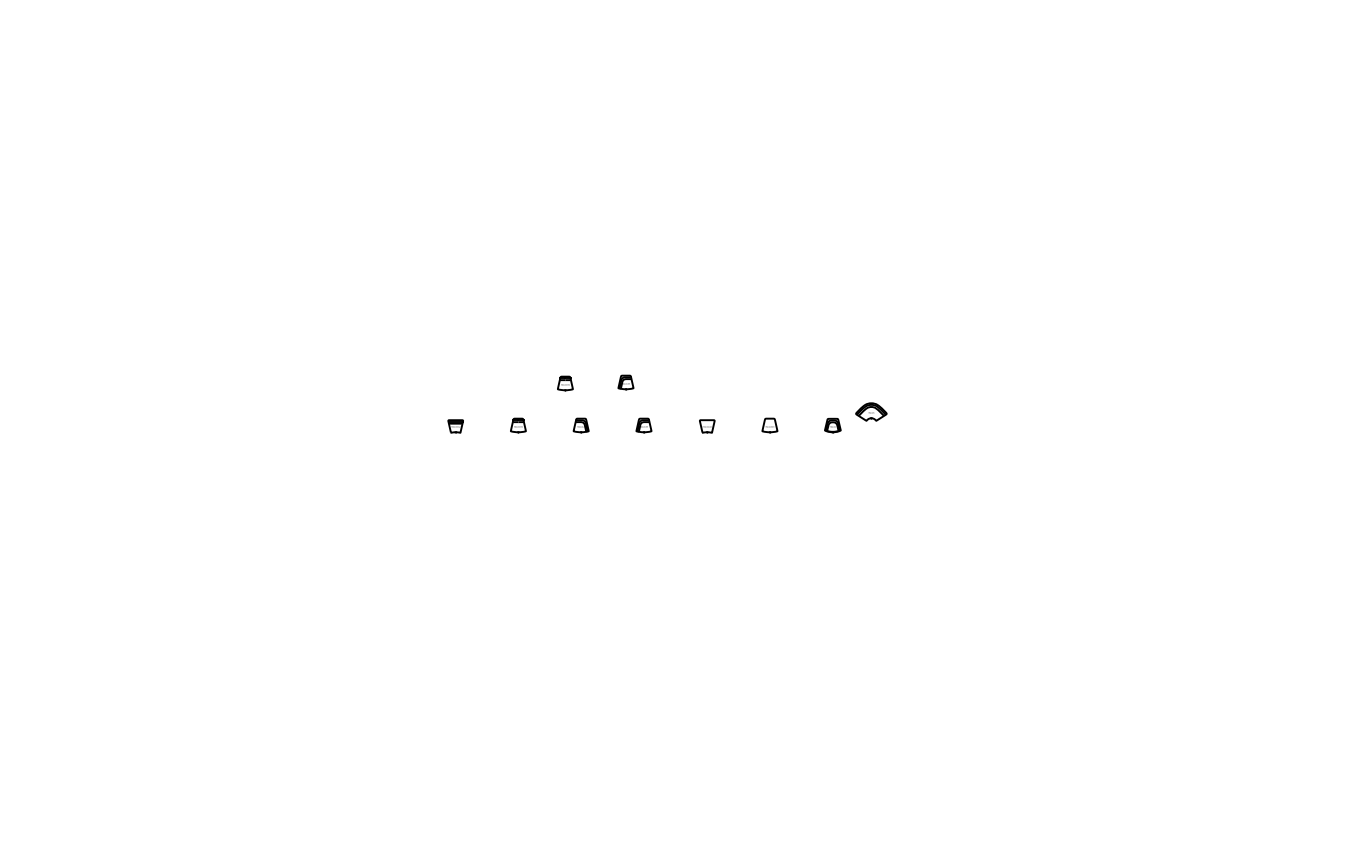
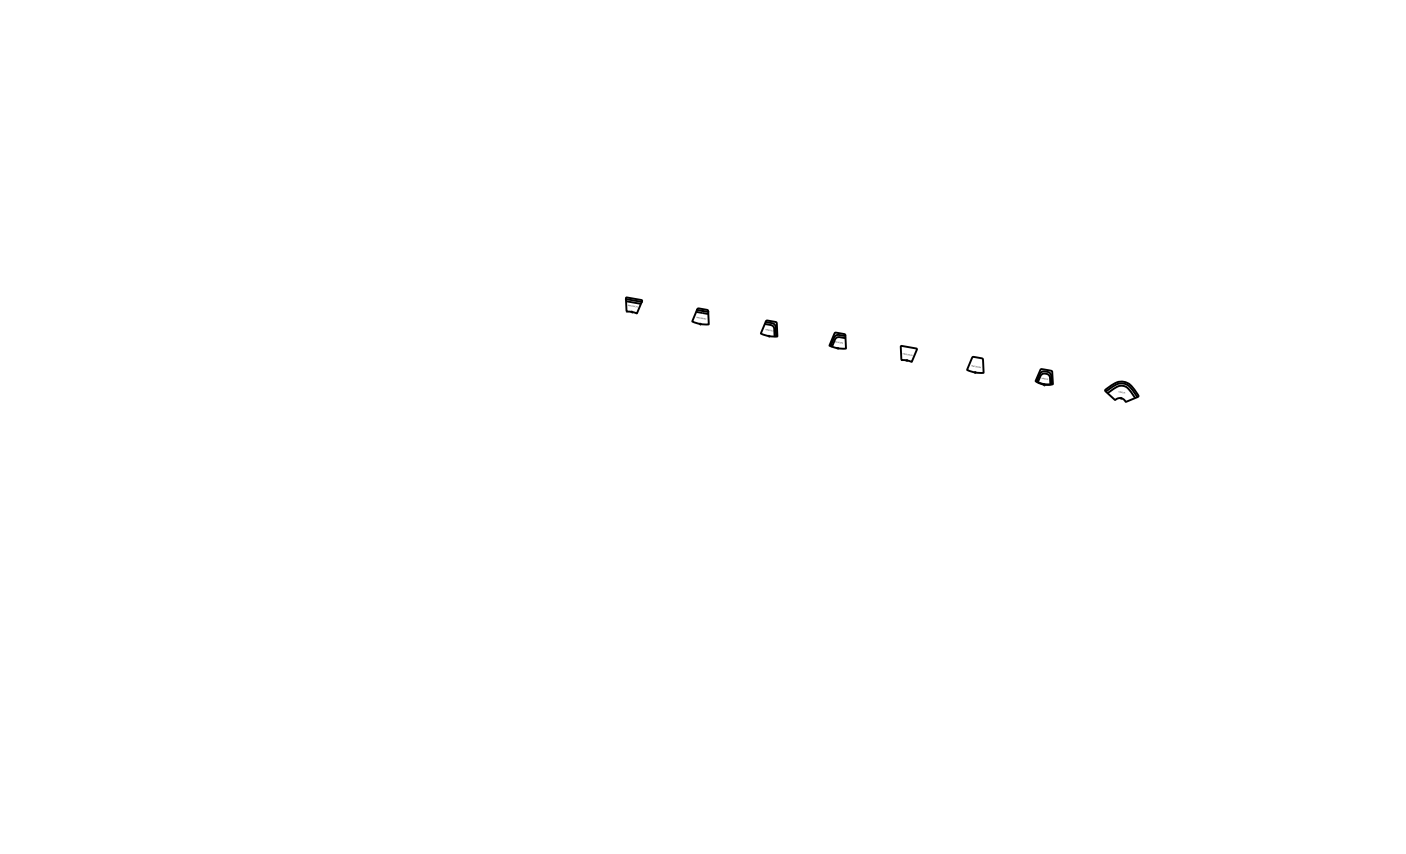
part: (625, 382) -> (826, 290), removed
part: (565, 383) -> (761, 279), removed
part: (871, 411) -> (1122, 390), moved

